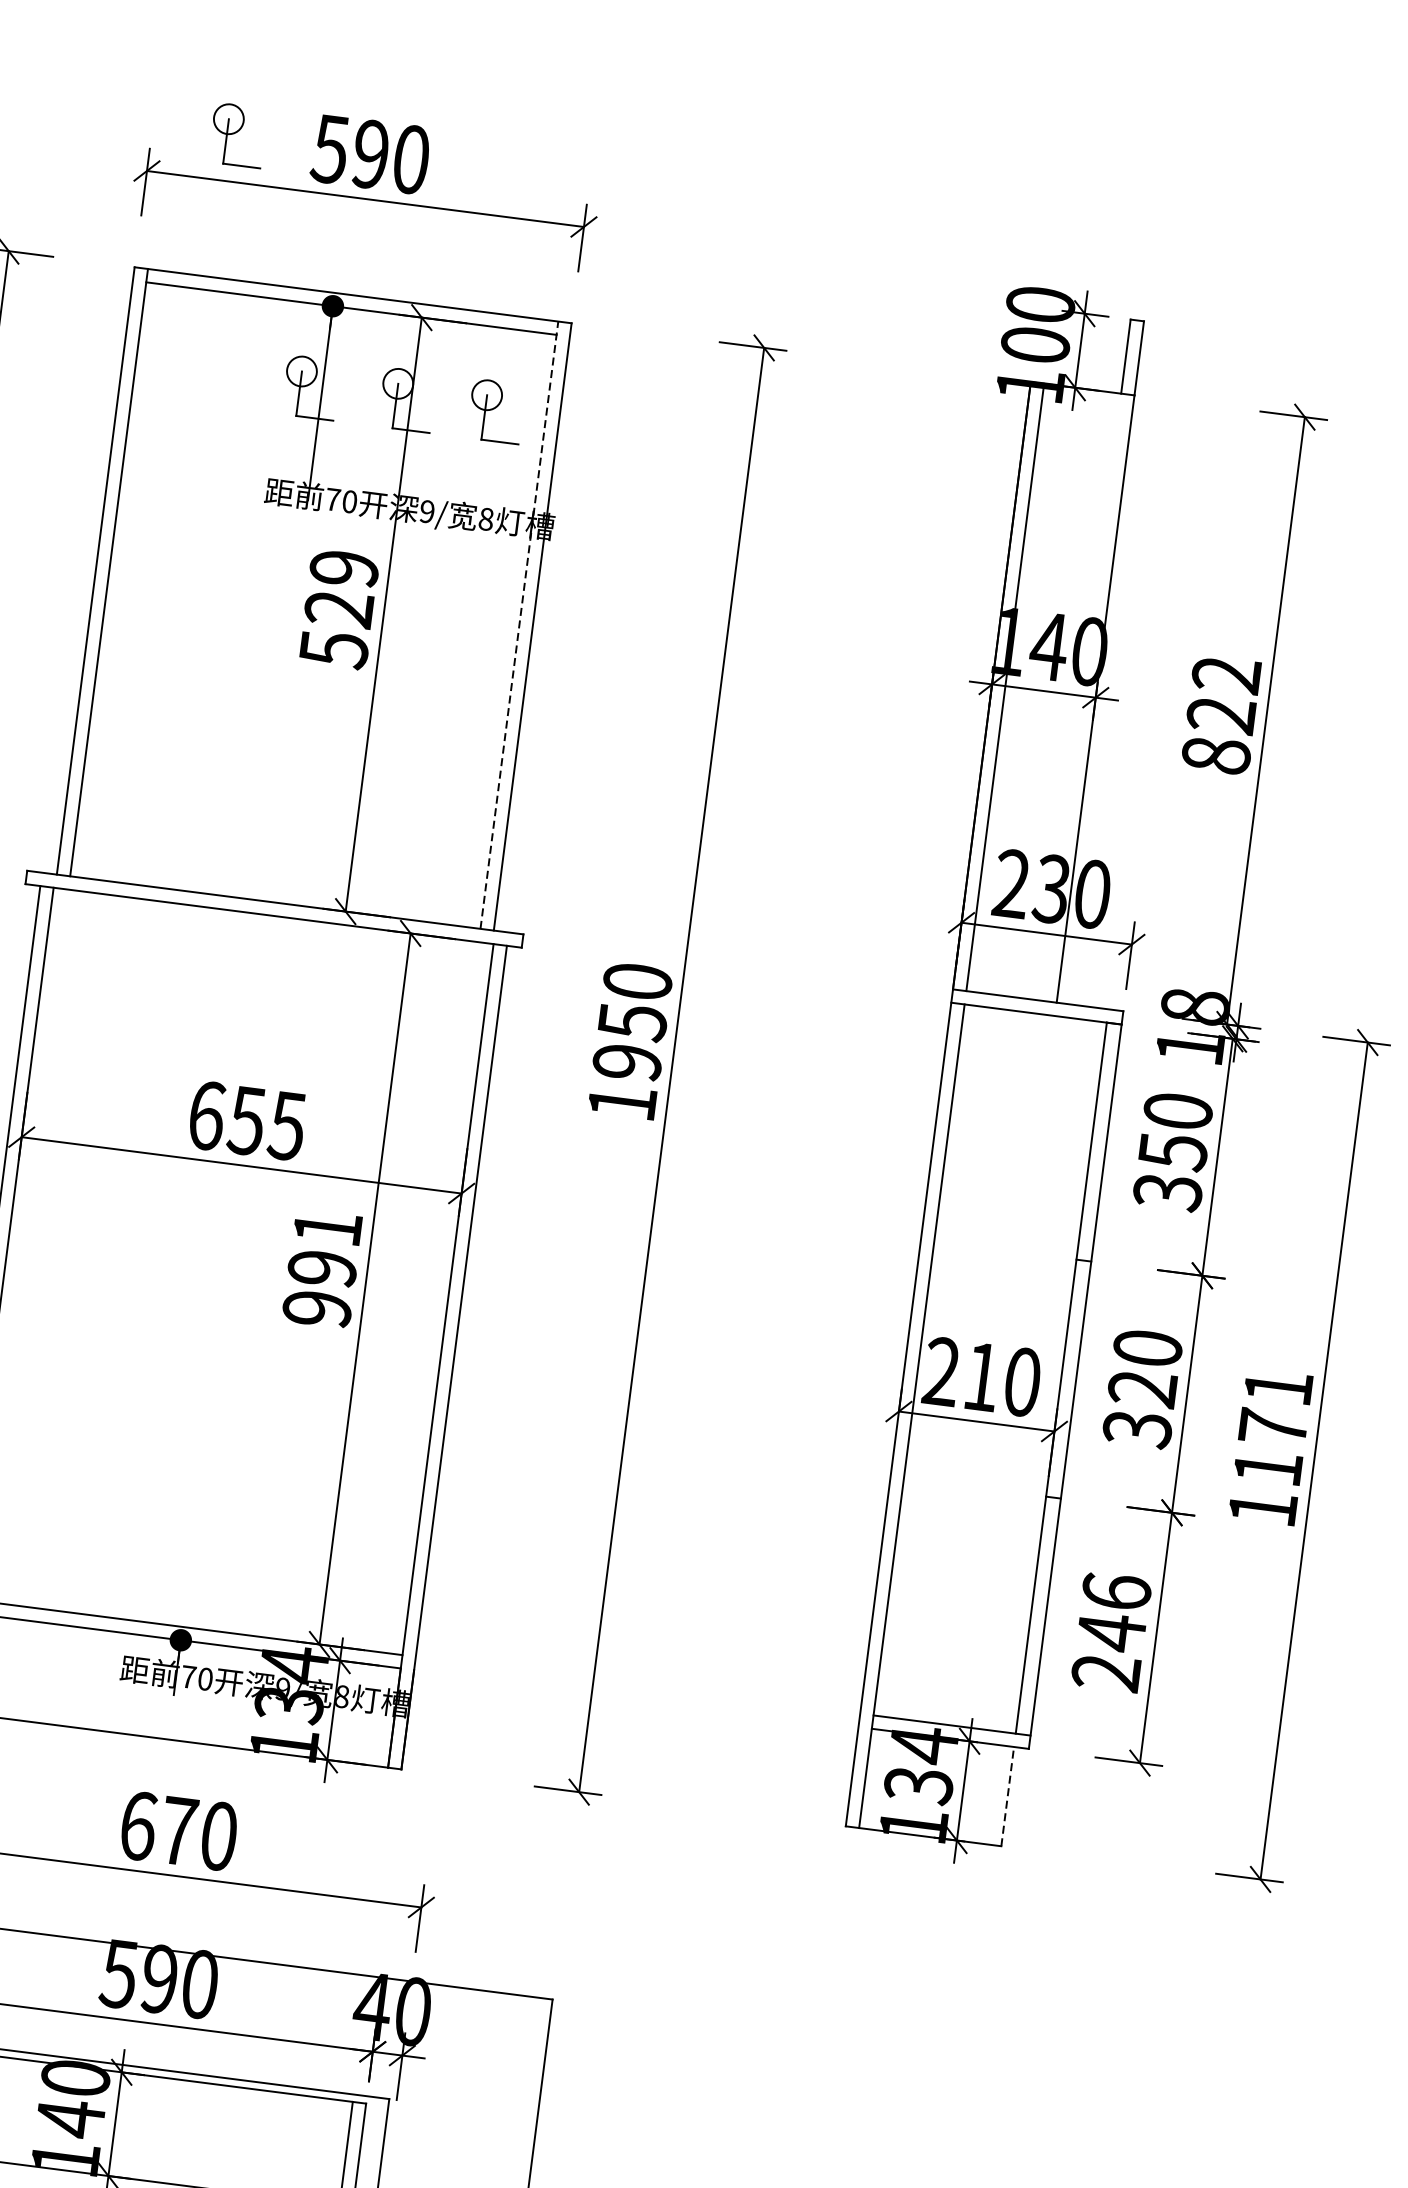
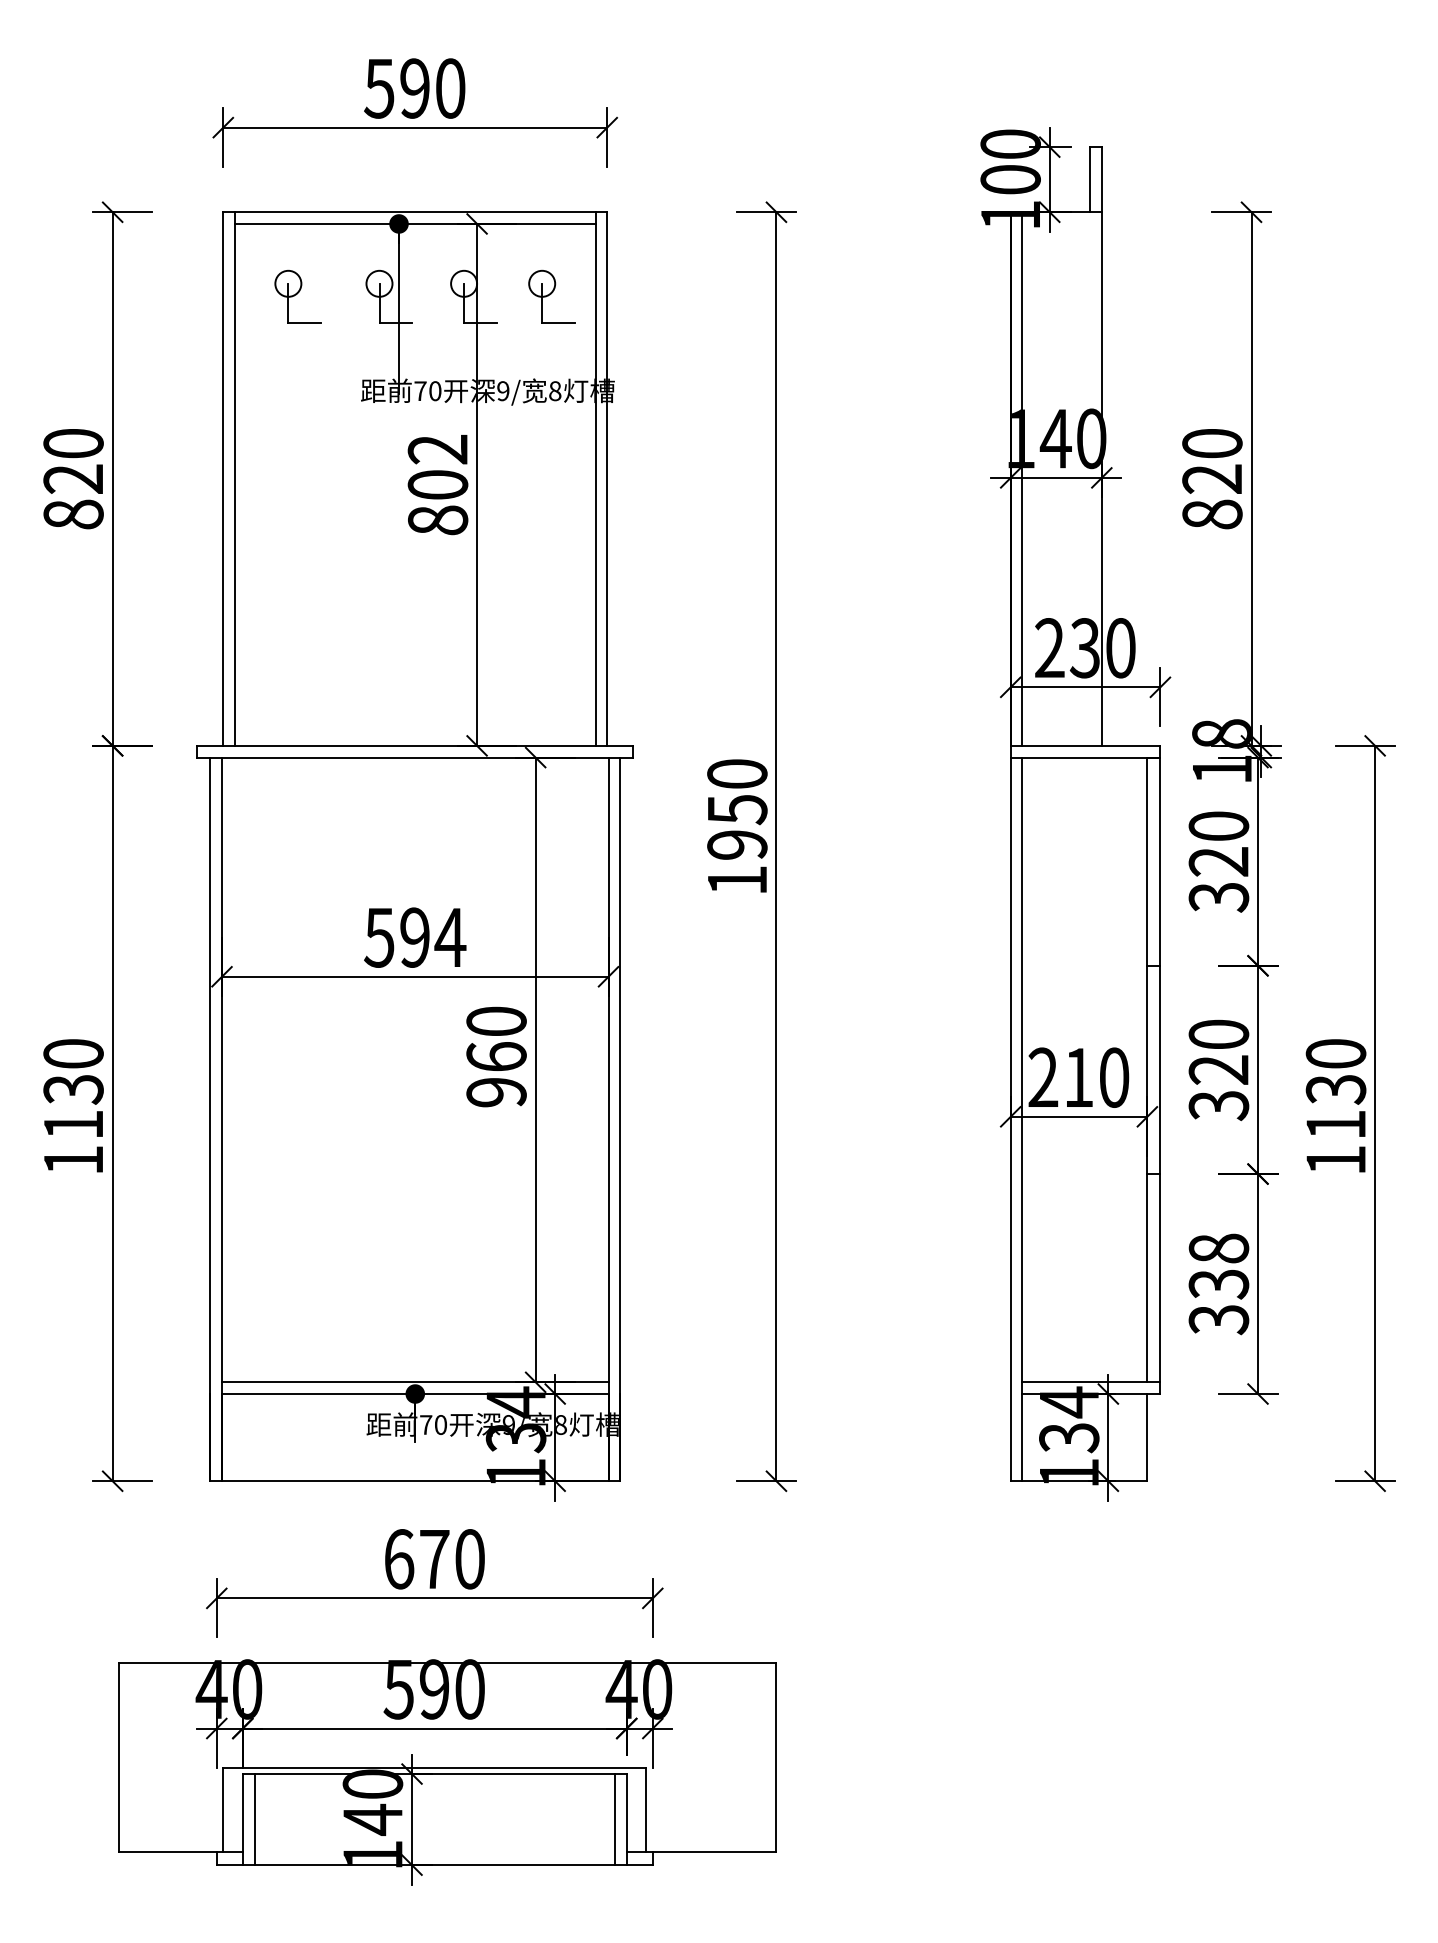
part: (237, 134) -> (297, 296), moved
text: (338, 609) -> (437, 485), 529 -> 802
line: (519, 625) -> (595, 479), dashed -> solid
text: (1226, 674) -> (1212, 443), 822 -> 820
text: (247, 1120) -> (415, 937), 655 -> 594
text: (1172, 1152) -> (1218, 862), 350 -> 320
text: (325, 1247) -> (496, 1038), 991 -> 960
text: (1275, 1407) -> (1335, 1071), 1171 -> 1130
text: (1110, 1632) -> (1218, 1284), 246 -> 338
line: (1007, 1796) -> (1147, 1437), dashed -> solid

